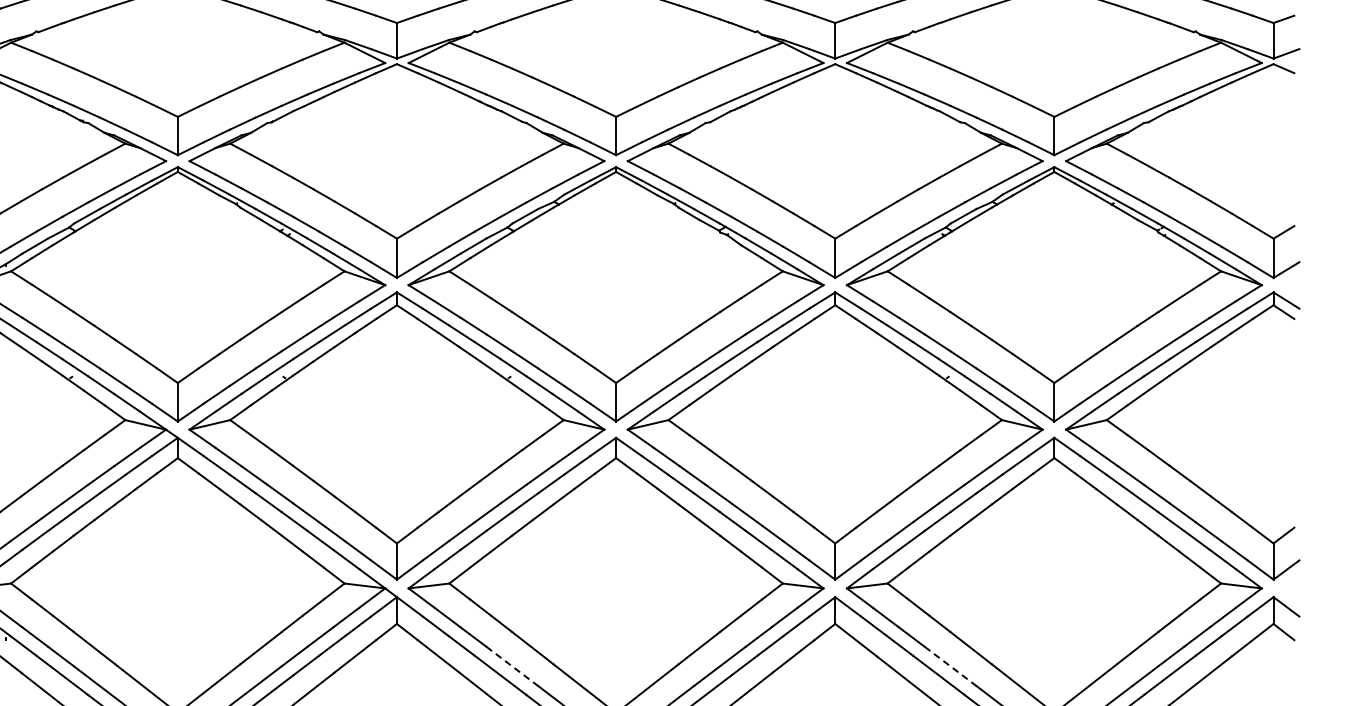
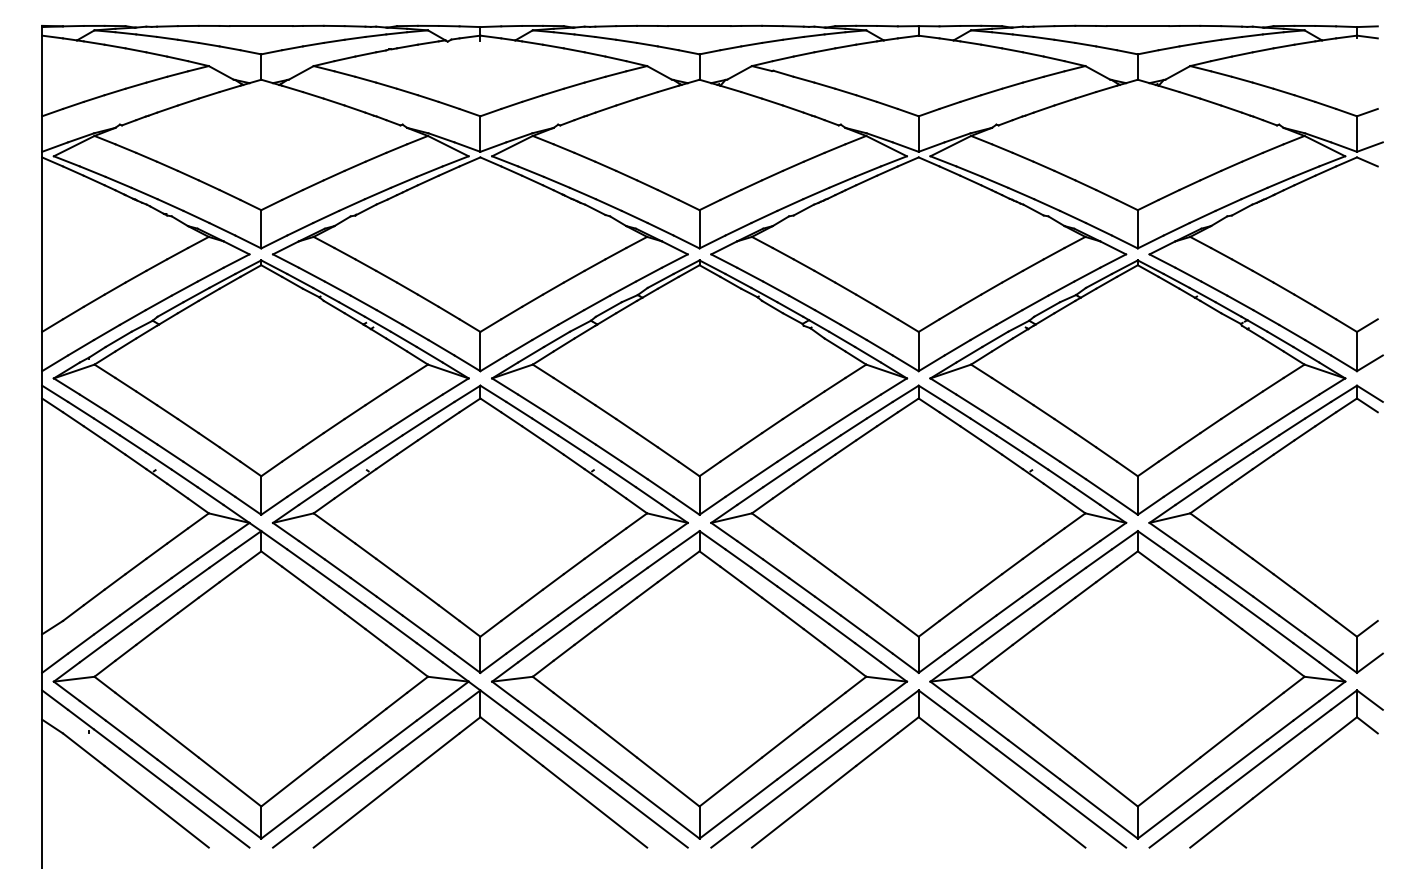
line: (512, 666) -> (595, 759), dashed -> solid
line: (951, 666) -> (1034, 759), dashed -> solid

